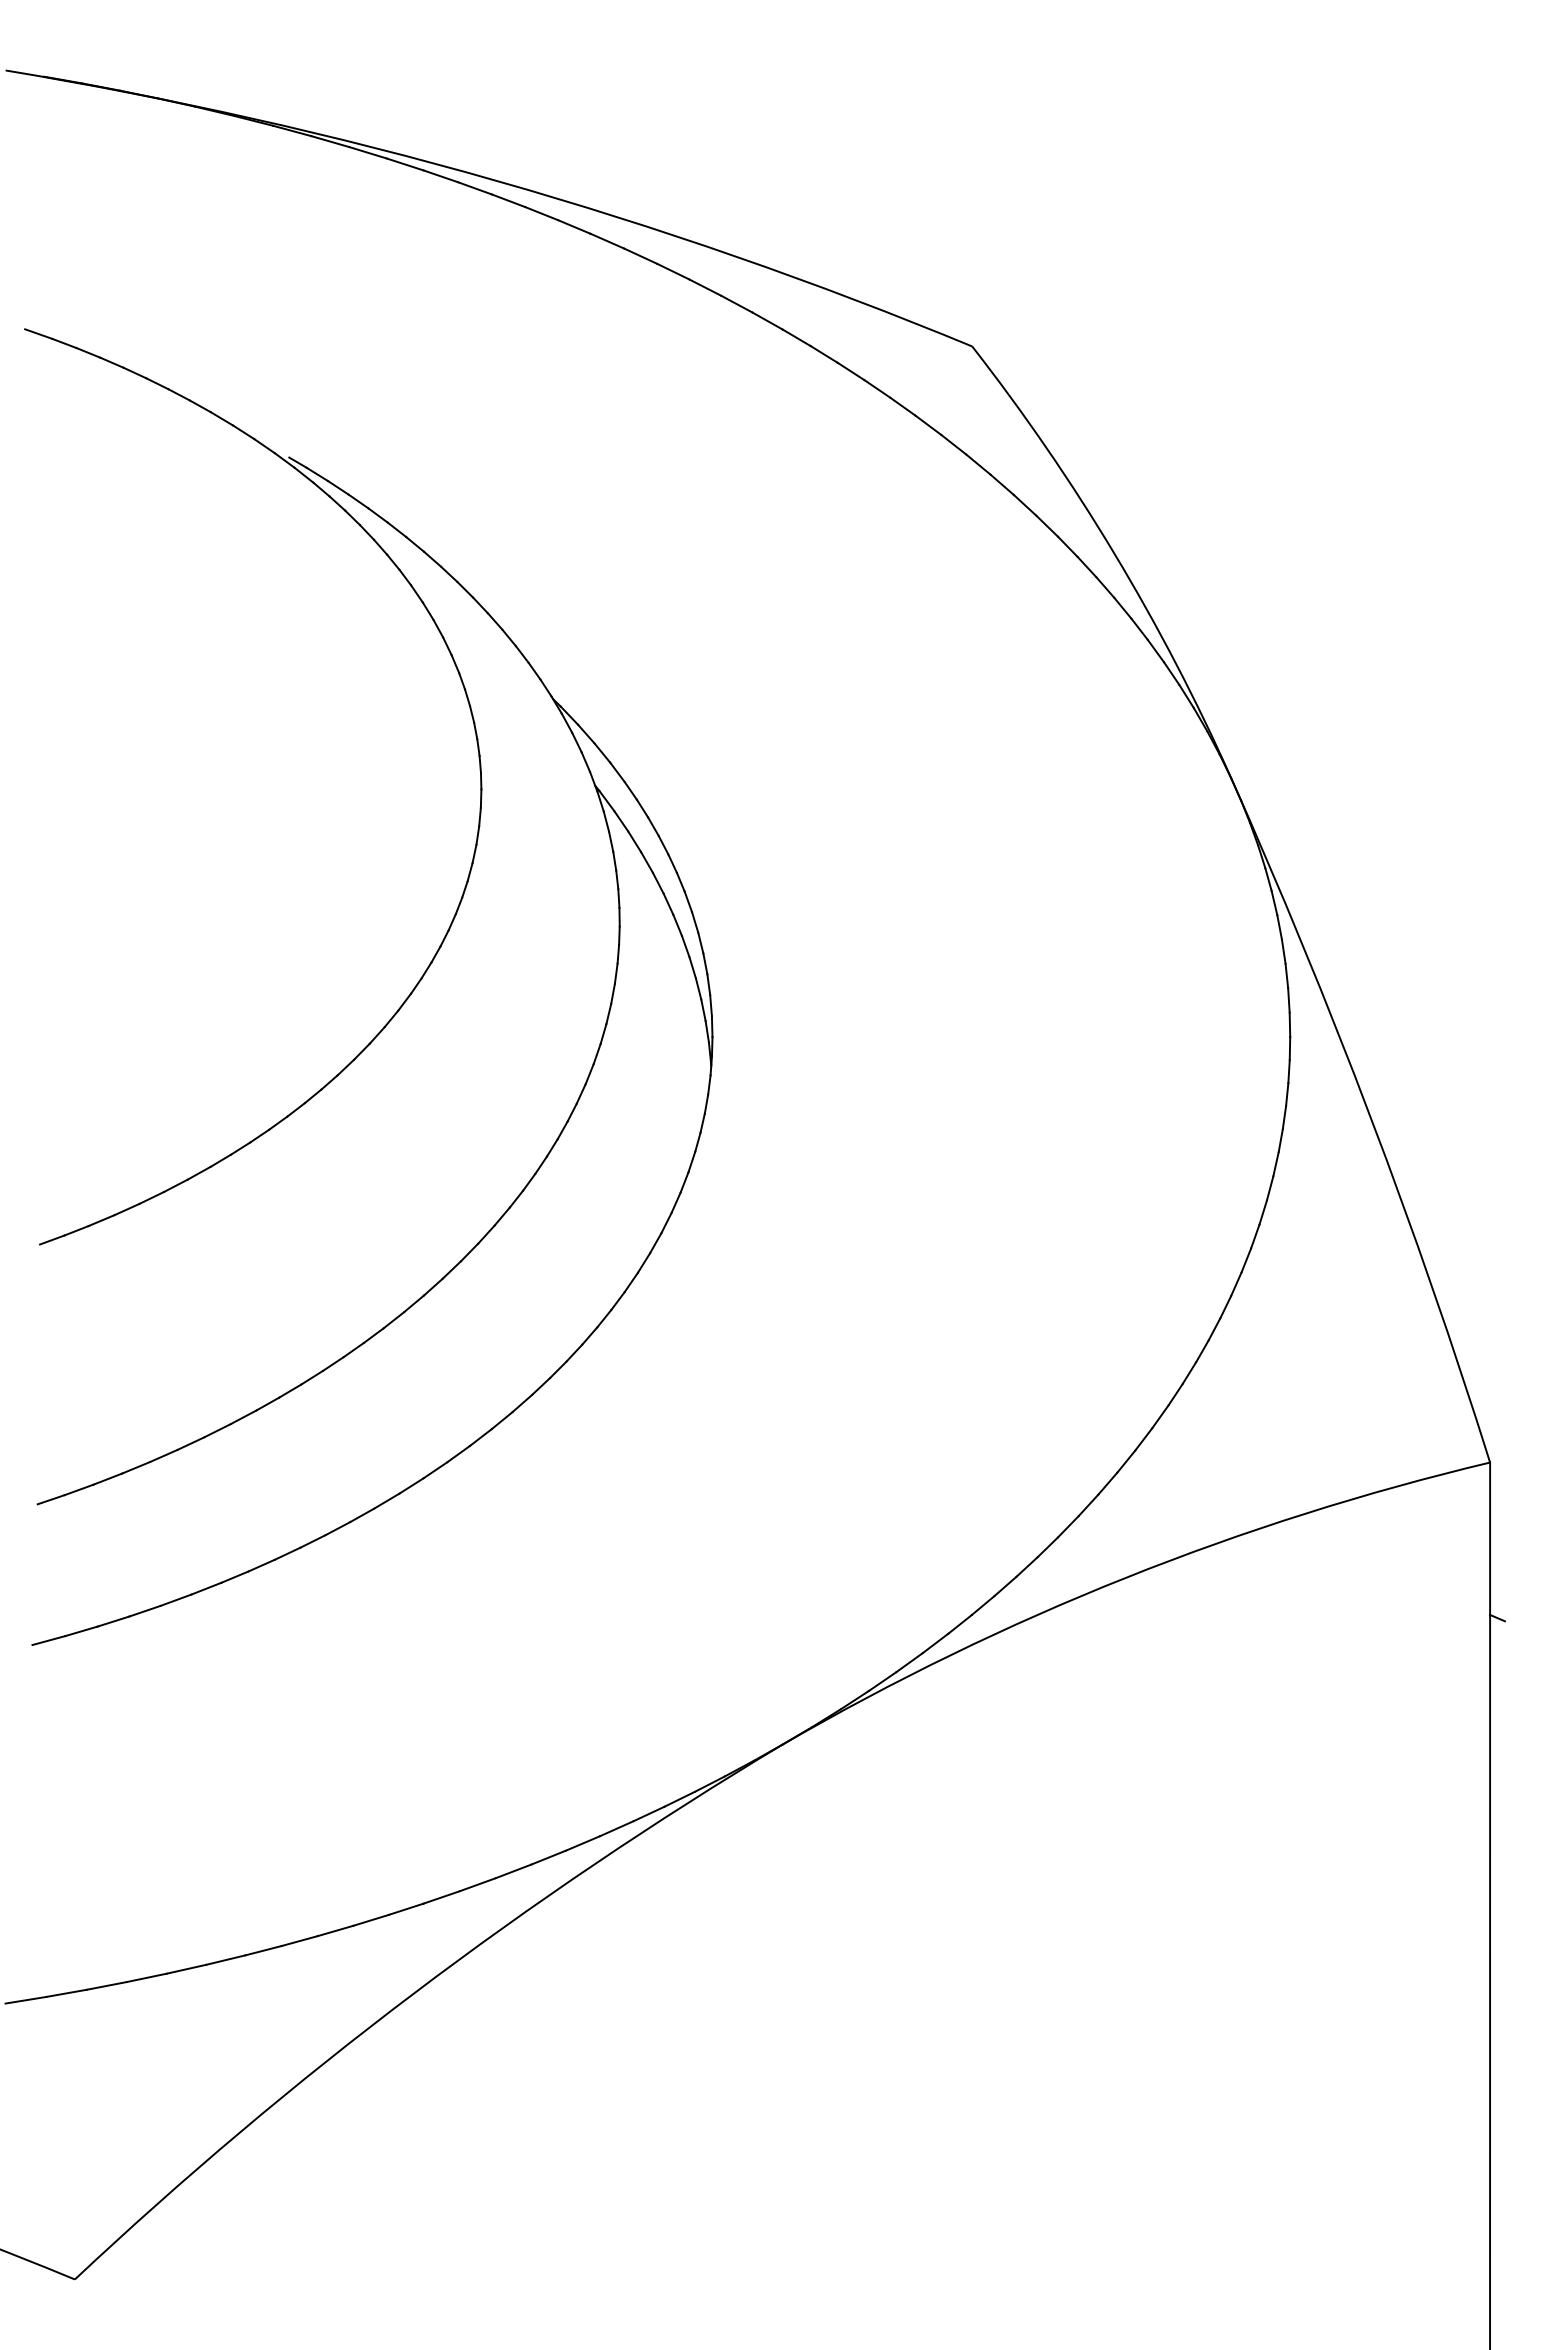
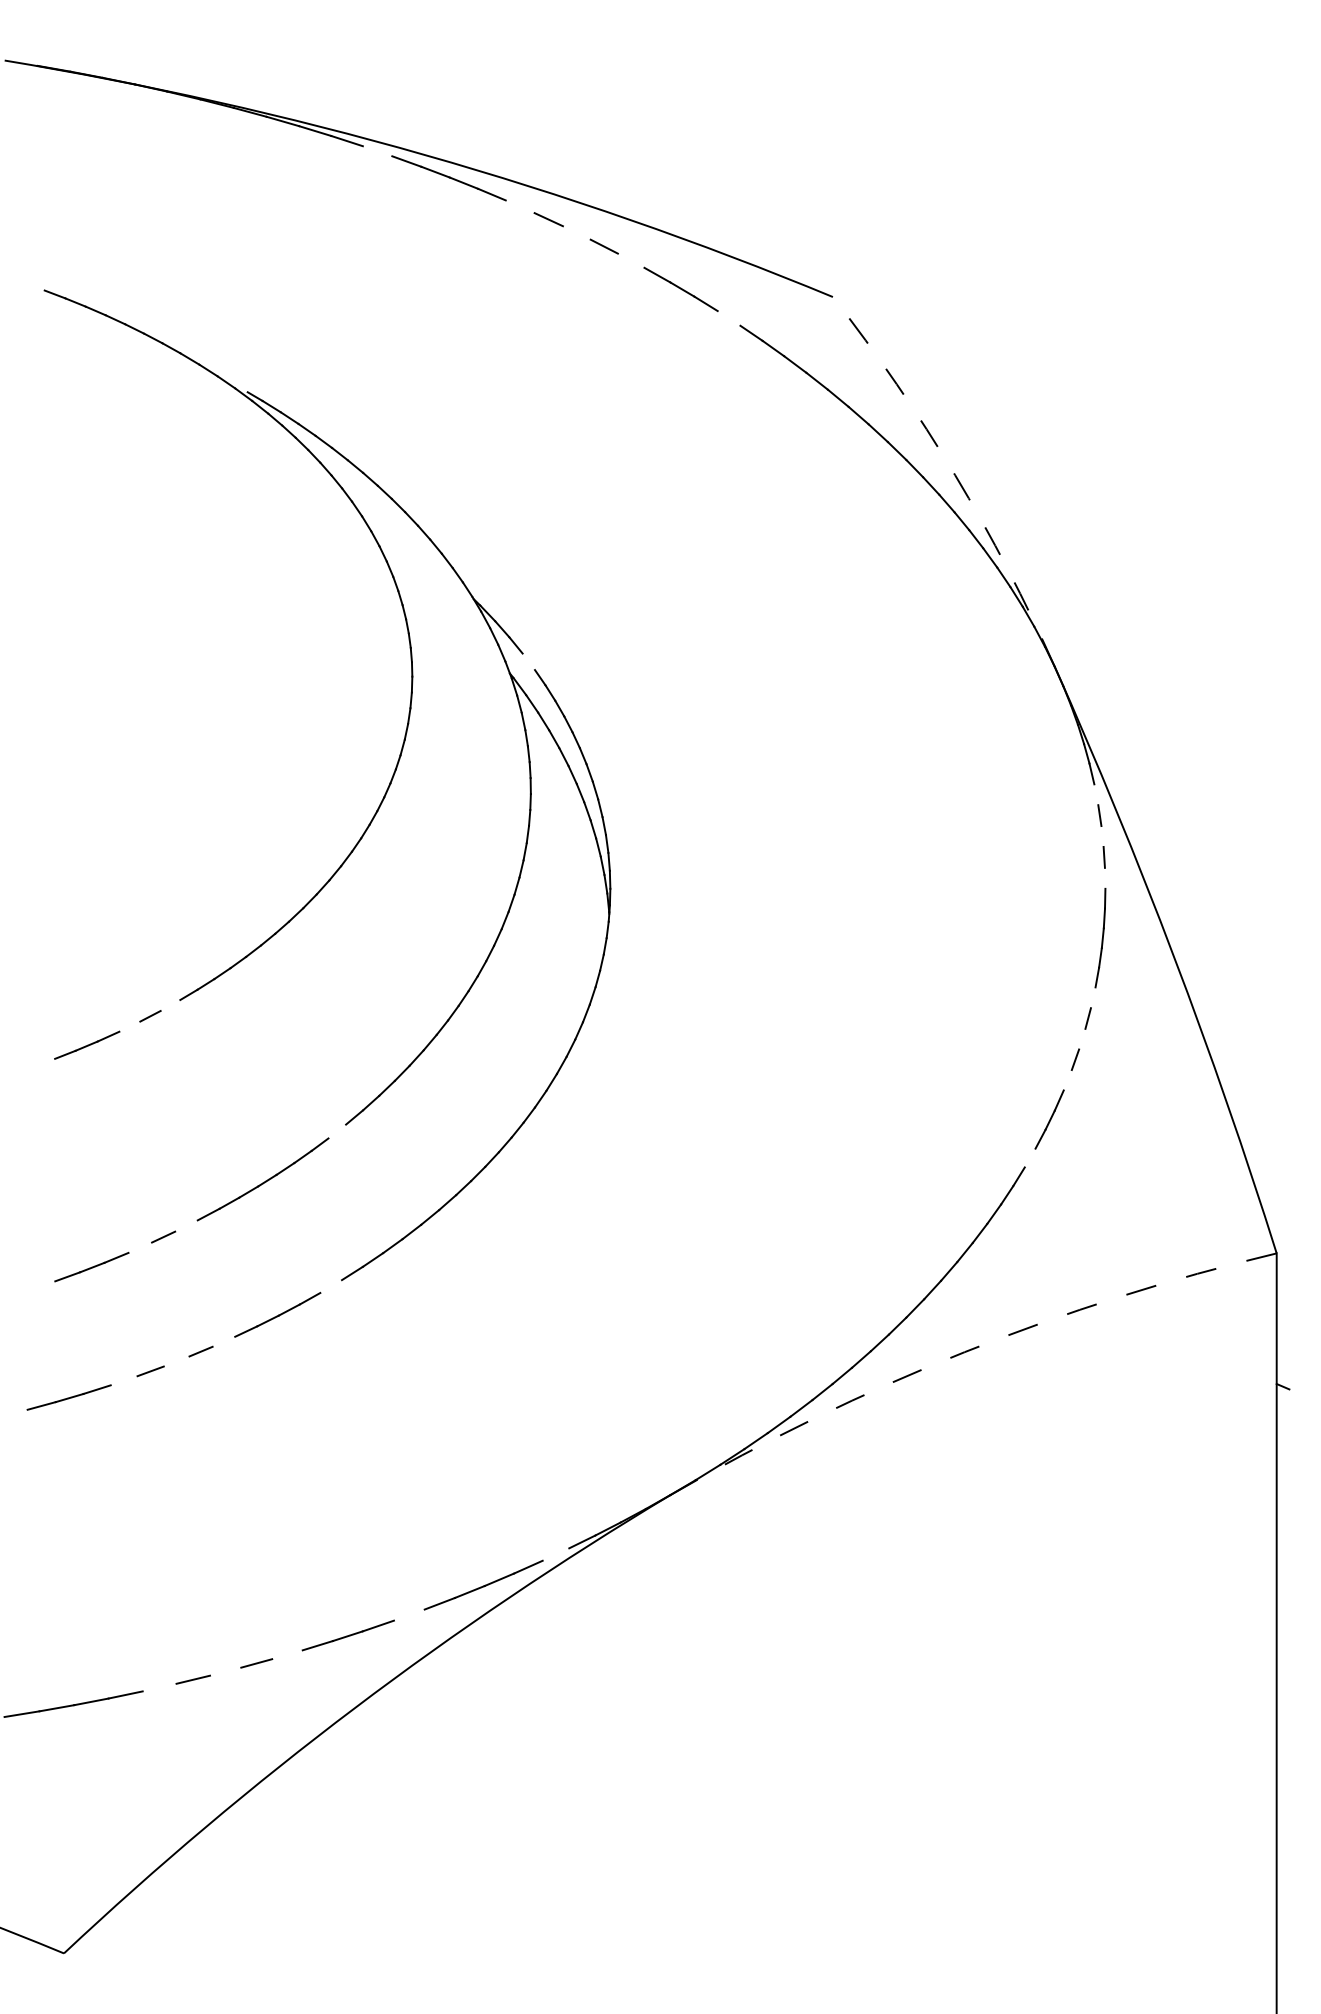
line: (440, 176) -> (377, 151), removed
line: (607, 240) -> (520, 206), removed
line: (673, 271) -> (576, 232), removed
line: (736, 303) -> (630, 260), removed
line: (38, 333) -> (32, 285), removed
line: (850, 371) -> (728, 318), removed
arc: (1114, 554) -> (954, 475), solid -> dashed
line: (617, 771) -> (528, 661), removed
line: (1279, 927) -> (1096, 794), removed
line: (1286, 975) -> (1102, 836), removed
line: (1289, 1024) -> (1104, 878), removed
line: (1275, 1164) -> (1092, 998), removed
line: (198, 1172) -> (169, 1004), removed
line: (151, 1197) -> (129, 1026), removed
line: (1262, 1212) -> (1081, 1039), removed
line: (52, 1239) -> (44, 1062), removed
line: (1246, 1260) -> (1067, 1080), removed
line: (393, 1320) -> (337, 1131), removed
line: (1202, 1351) -> (1030, 1158), removed
line: (217, 1430) -> (186, 1225), removed
line: (163, 1455) -> (139, 1247), removed
line: (50, 1499) -> (43, 1285), removed
line: (386, 1500) -> (331, 1285), removed
line: (261, 1565) -> (223, 1341), removed
arc: (1126, 1577) -> (965, 1351), solid -> dashed
line: (206, 1588) -> (176, 1361), removed
line: (144, 1610) -> (123, 1380), removed
line: (648, 1813) -> (555, 1554), removed
line: (477, 1884) -> (408, 1614), removed
line: (335, 1930) -> (287, 1654), removed
line: (263, 1950) -> (225, 1671), removed
line: (186, 1968) -> (159, 1686), removed

